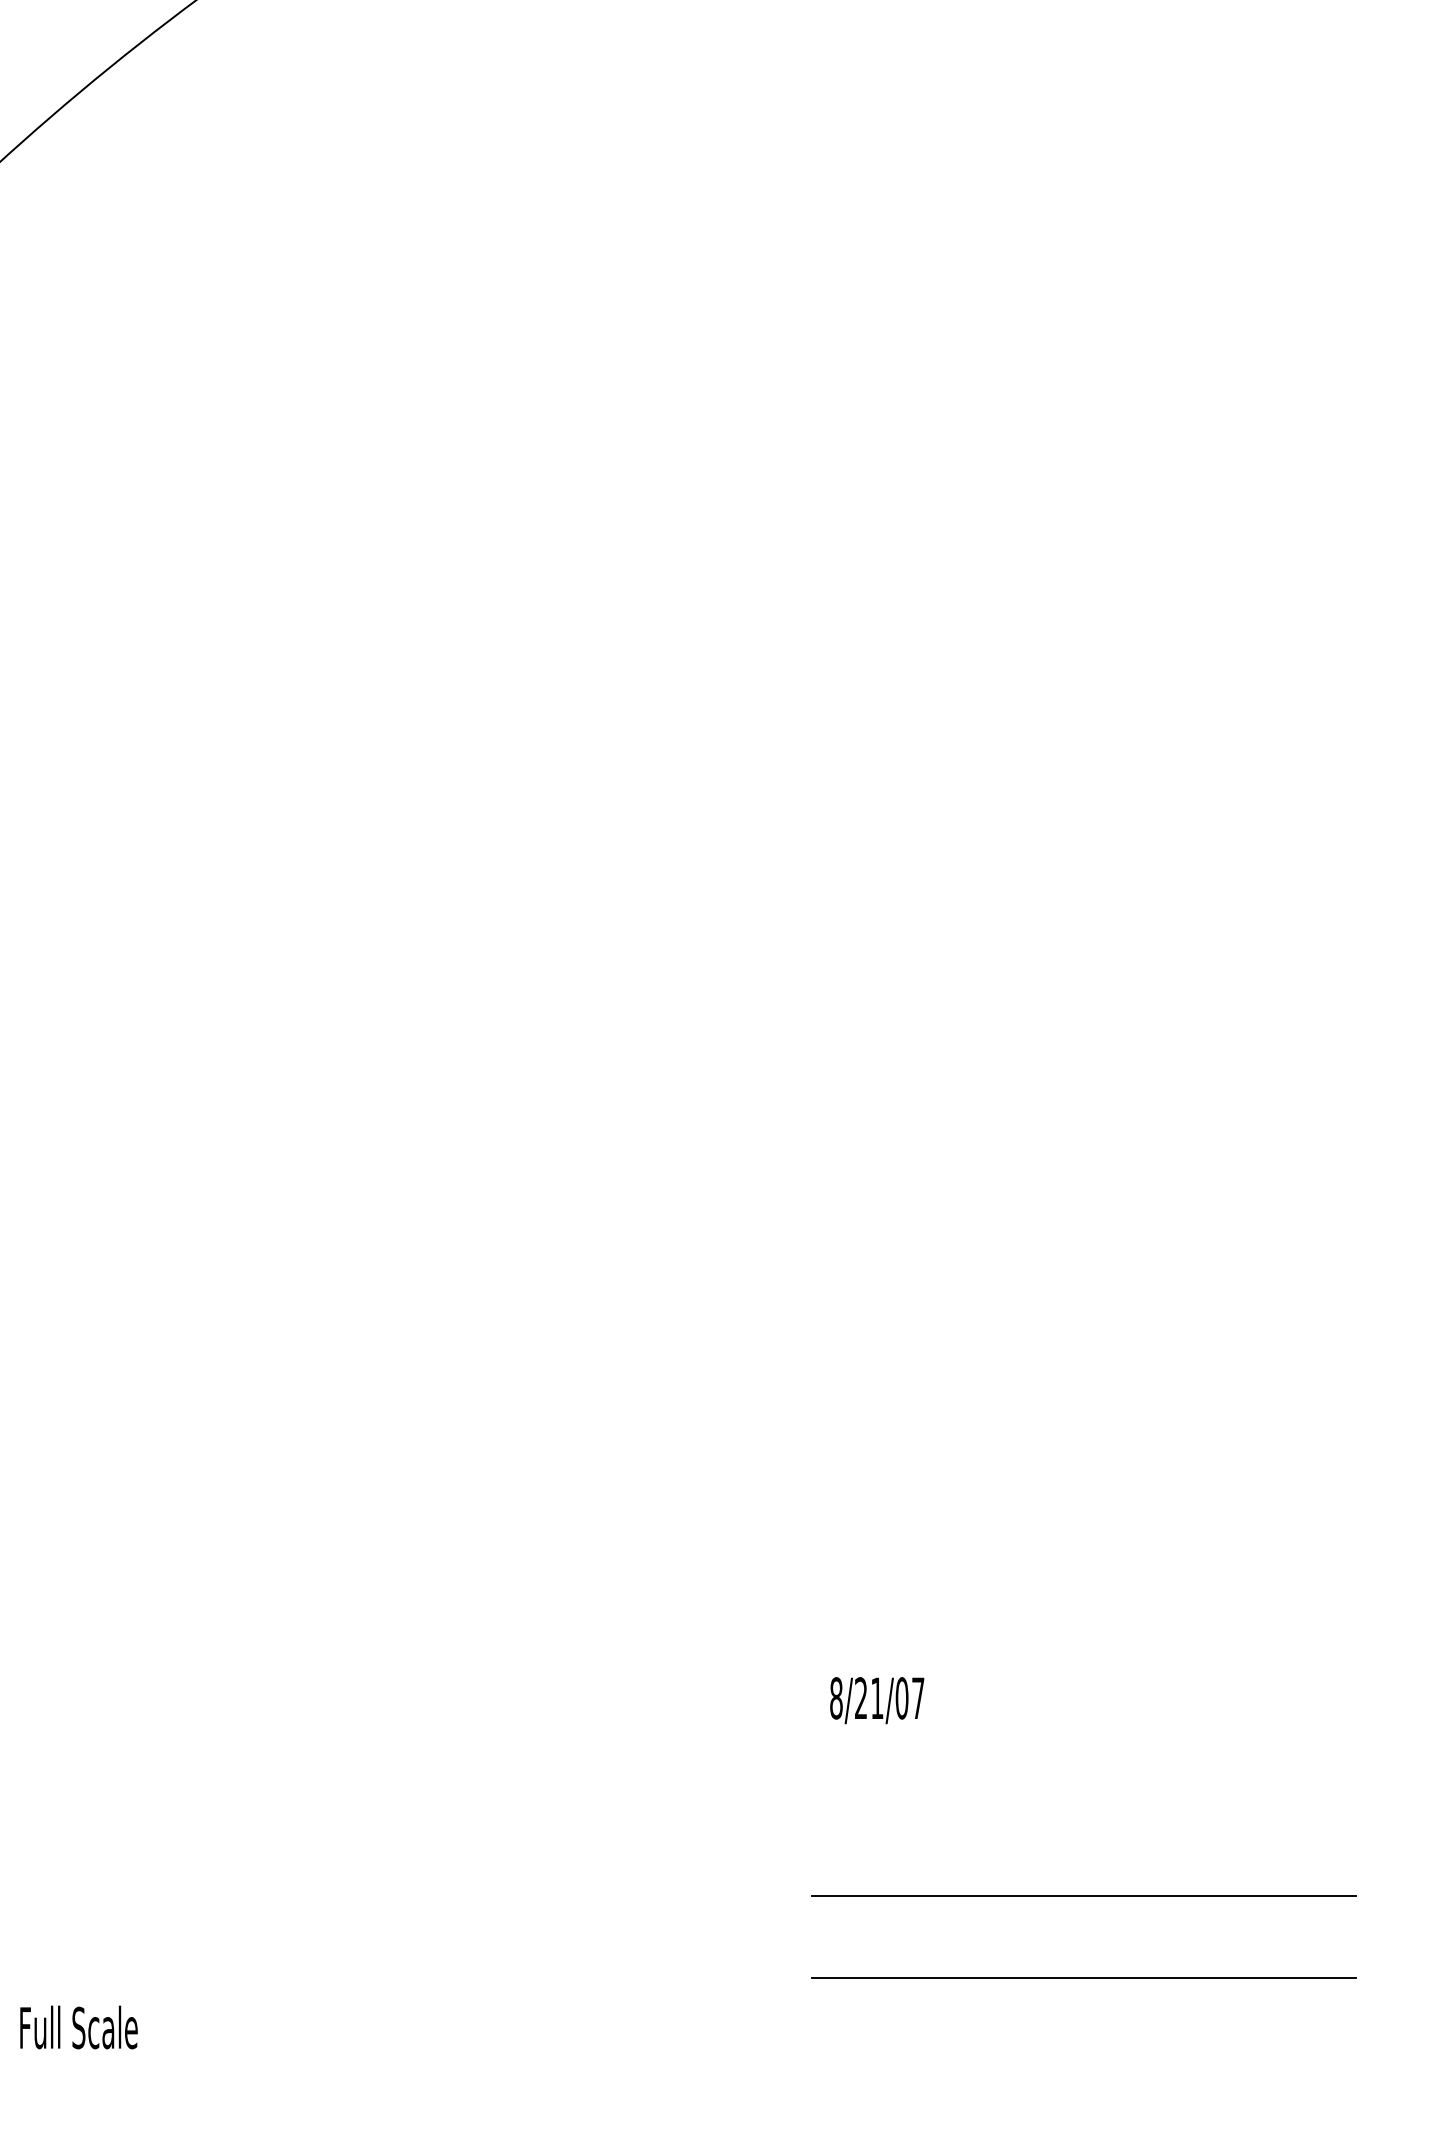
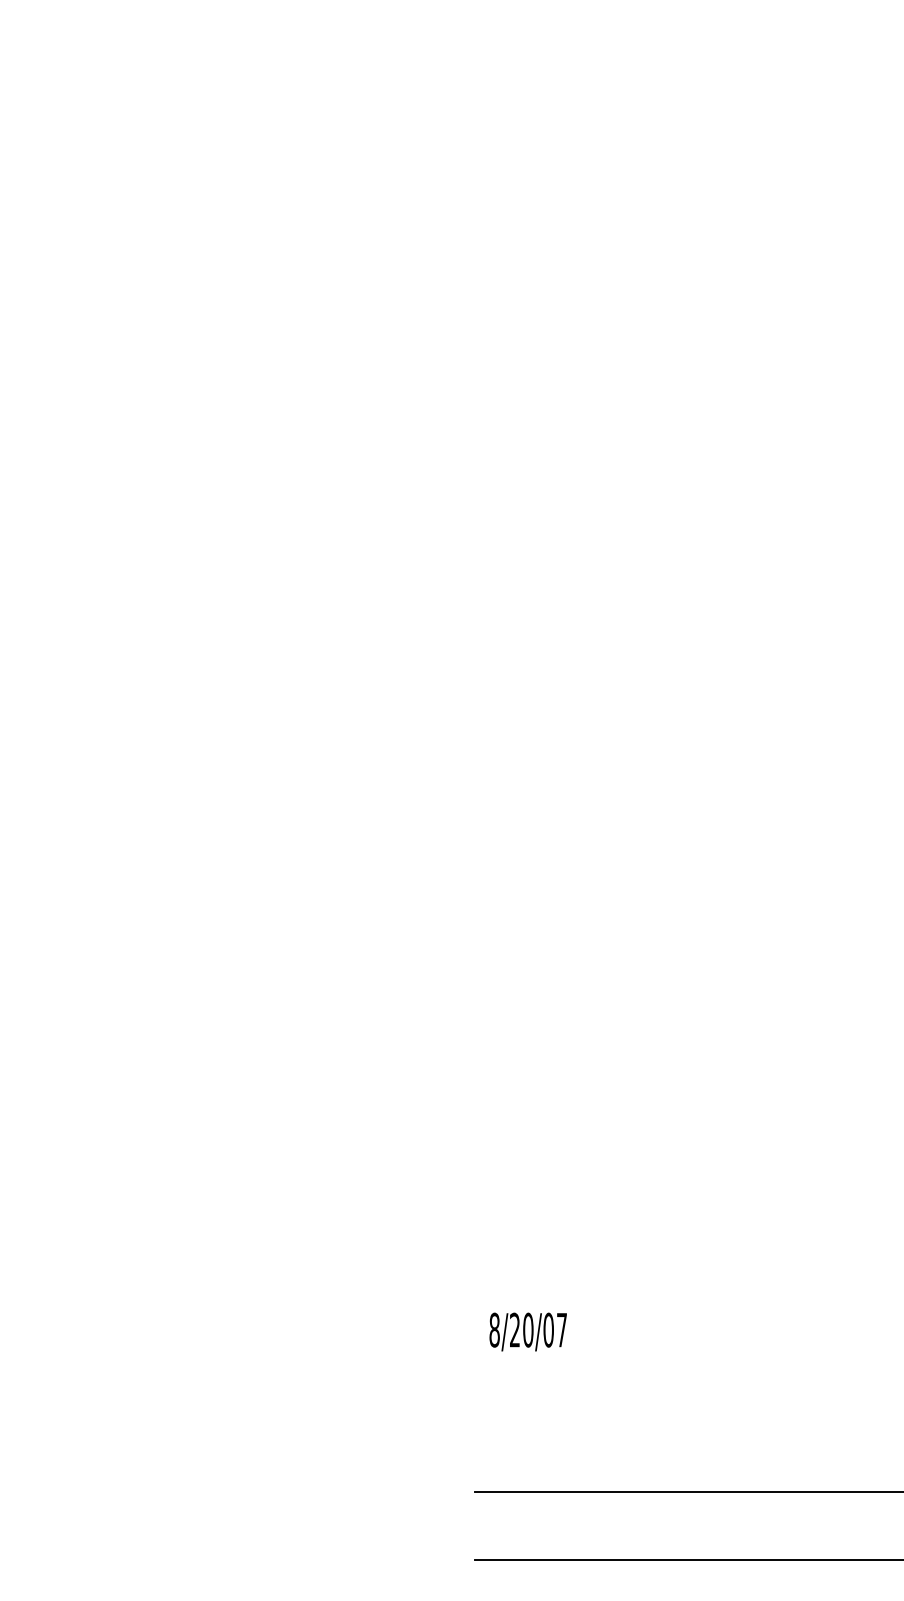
text: (877, 1698) -> (528, 1330), 8/21/07 -> 8/20/07

